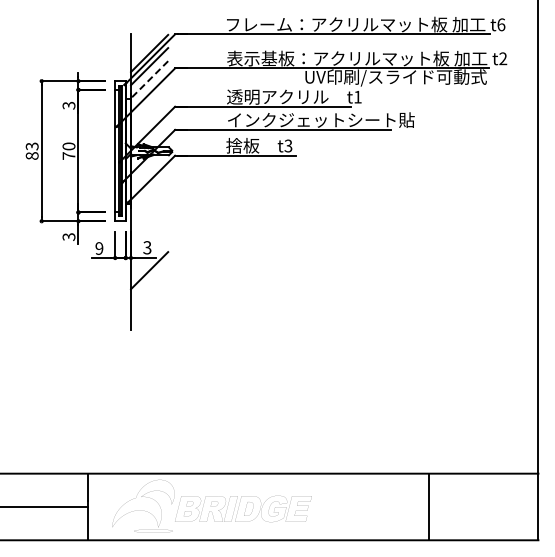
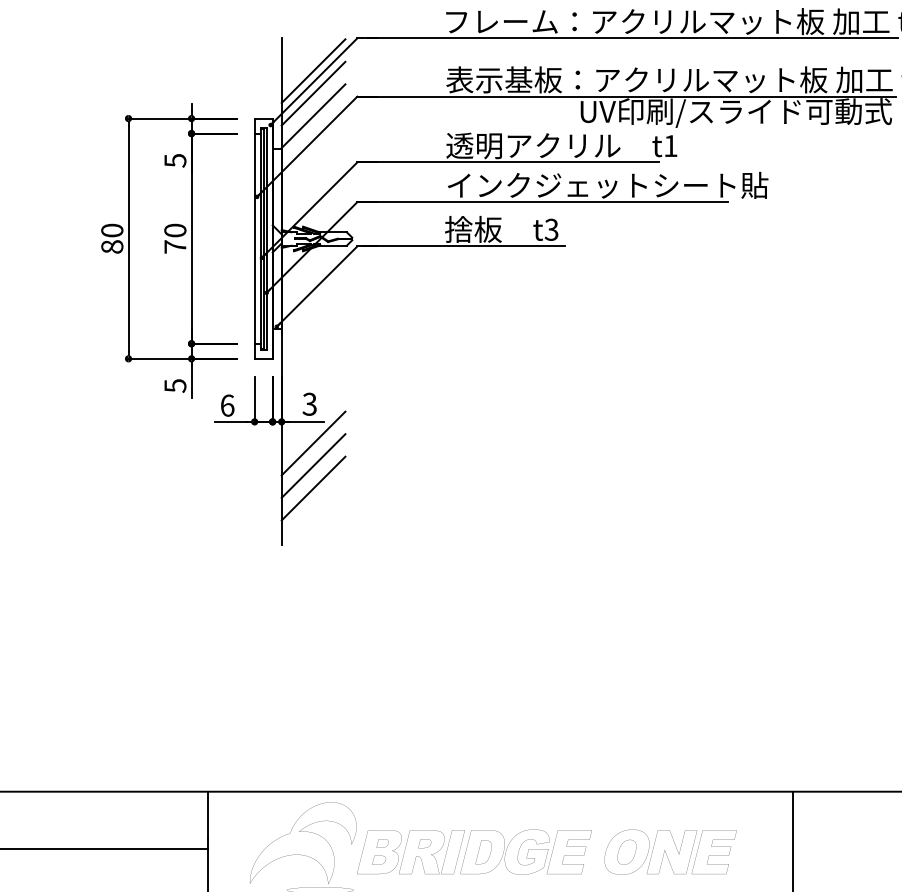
line: (149, 80) -> (313, 117), dashed -> solid
text: (68, 105) -> (174, 160), 3 -> 5
text: (31, 146) -> (111, 230), 83 -> 80
text: (68, 236) -> (174, 384), 3 -> 5
text: (99, 248) -> (227, 405), 9 -> 6
line: (149, 283) -> (313, 465), added
line: (149, 296) -> (313, 487), added
part: (357, 508) -> (670, 851), added

